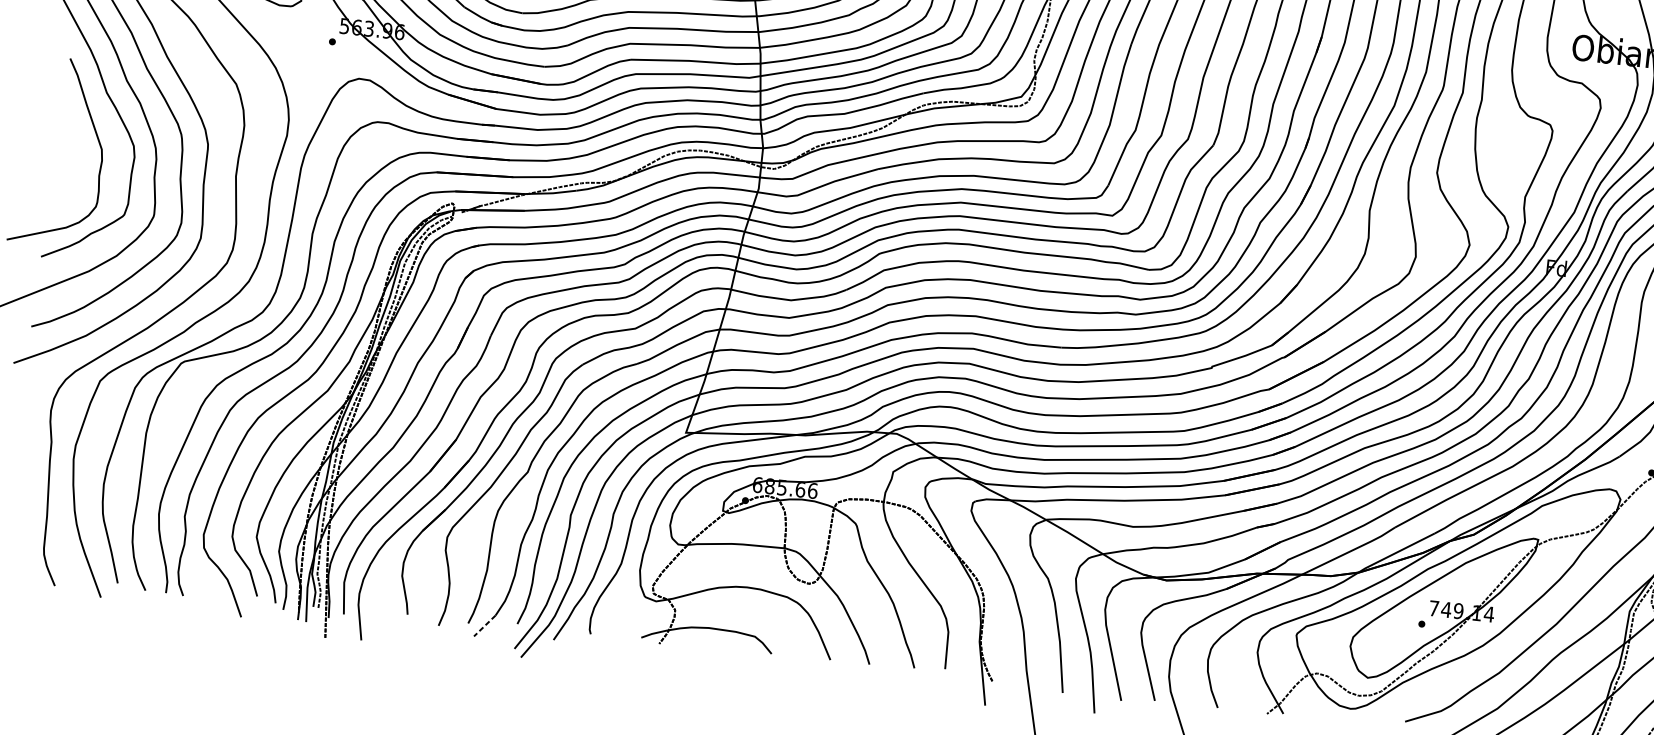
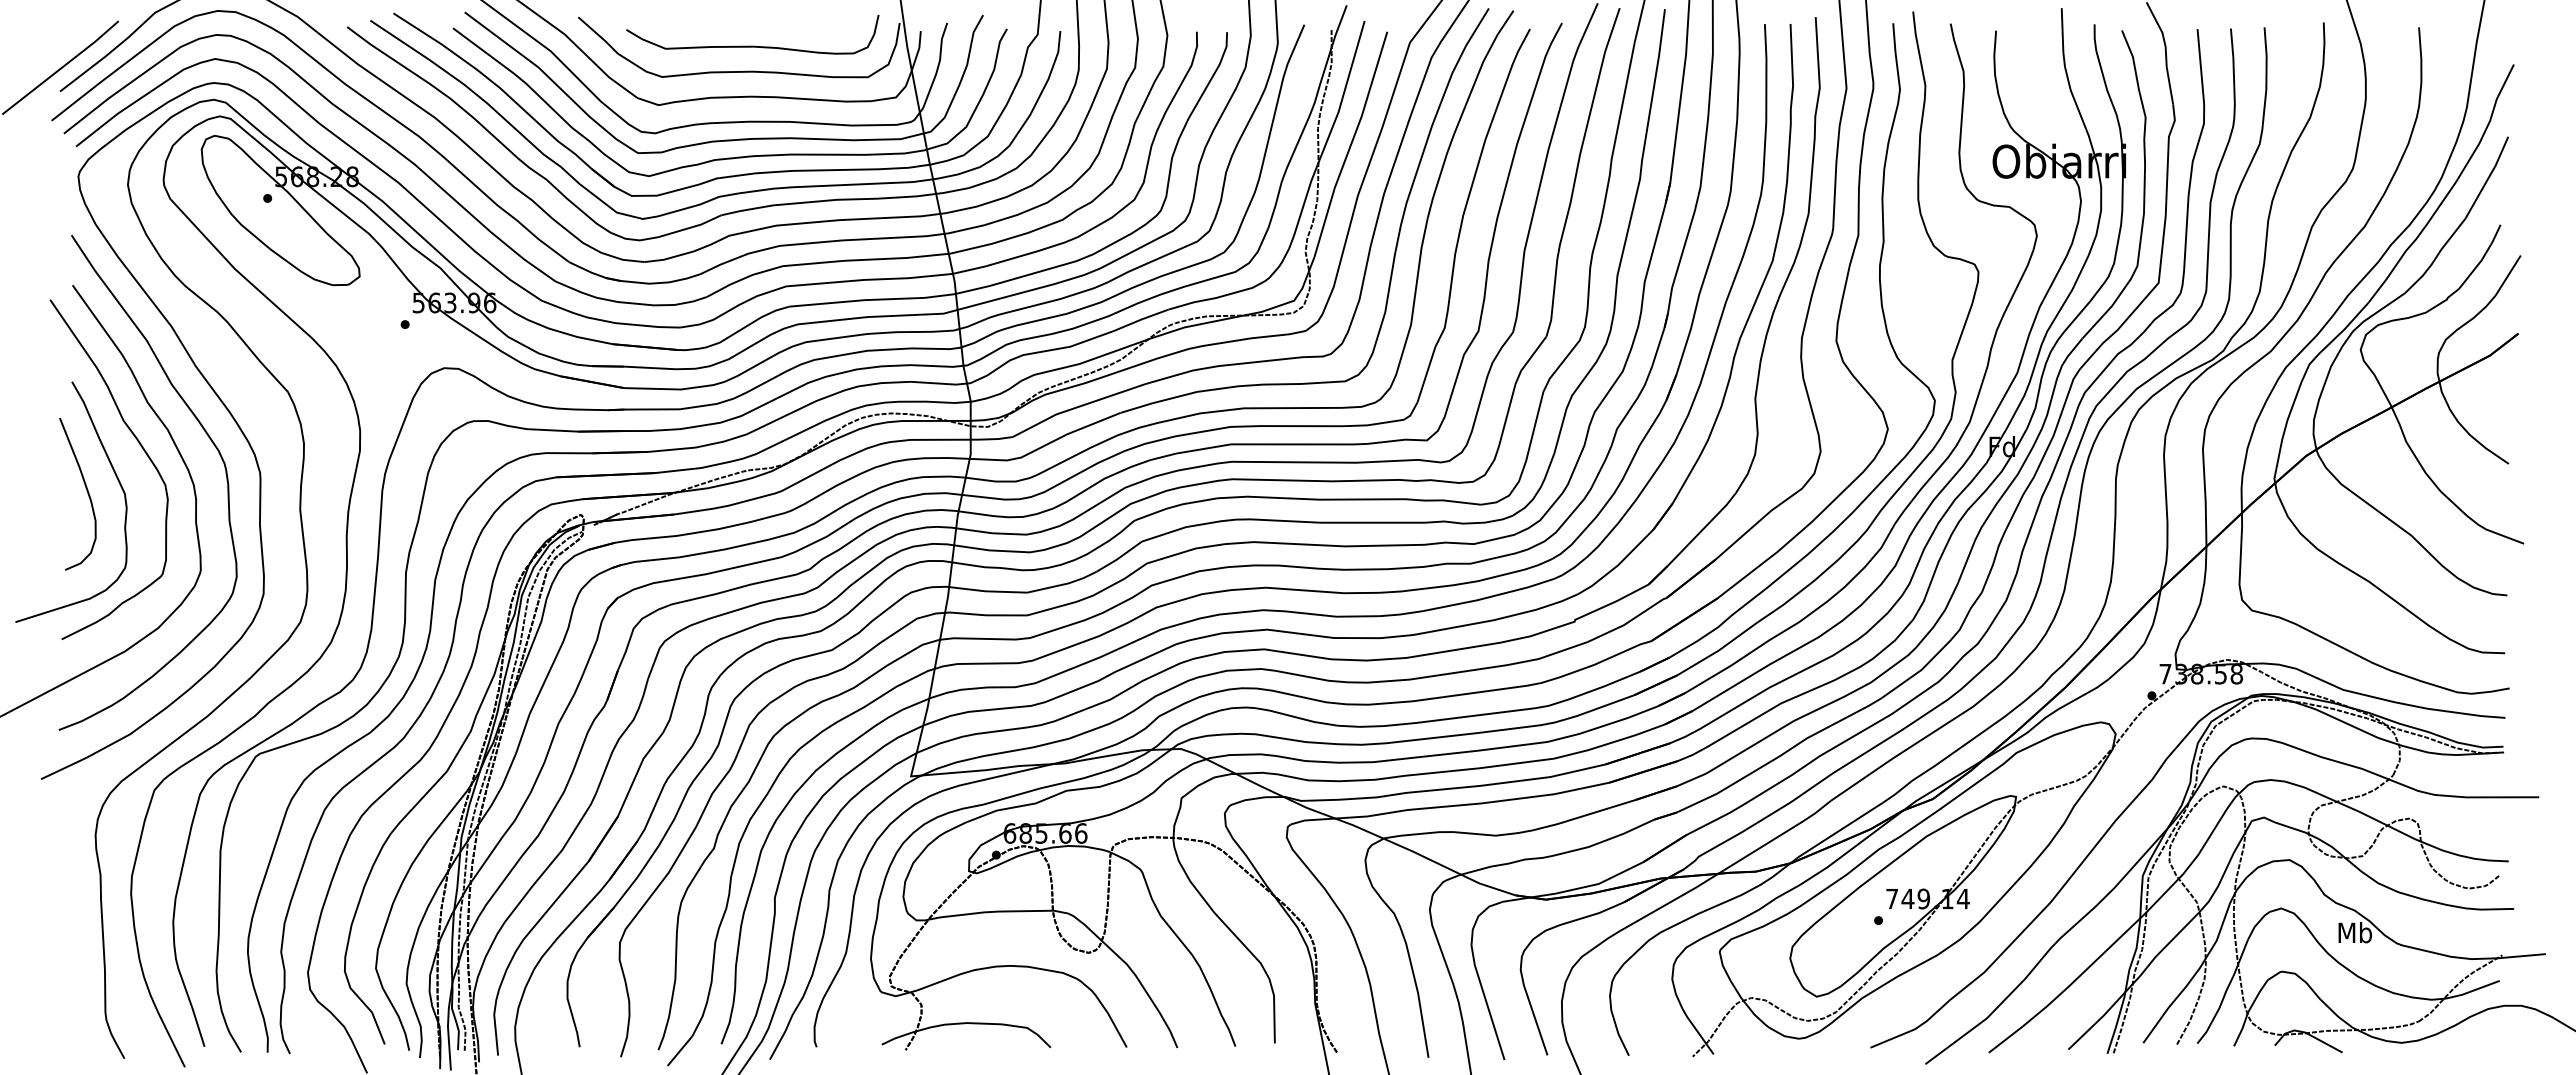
curve: (72, 144) -> (86, 491), added
line: (484, 626) -> (679, 1051), dashed -> solid

